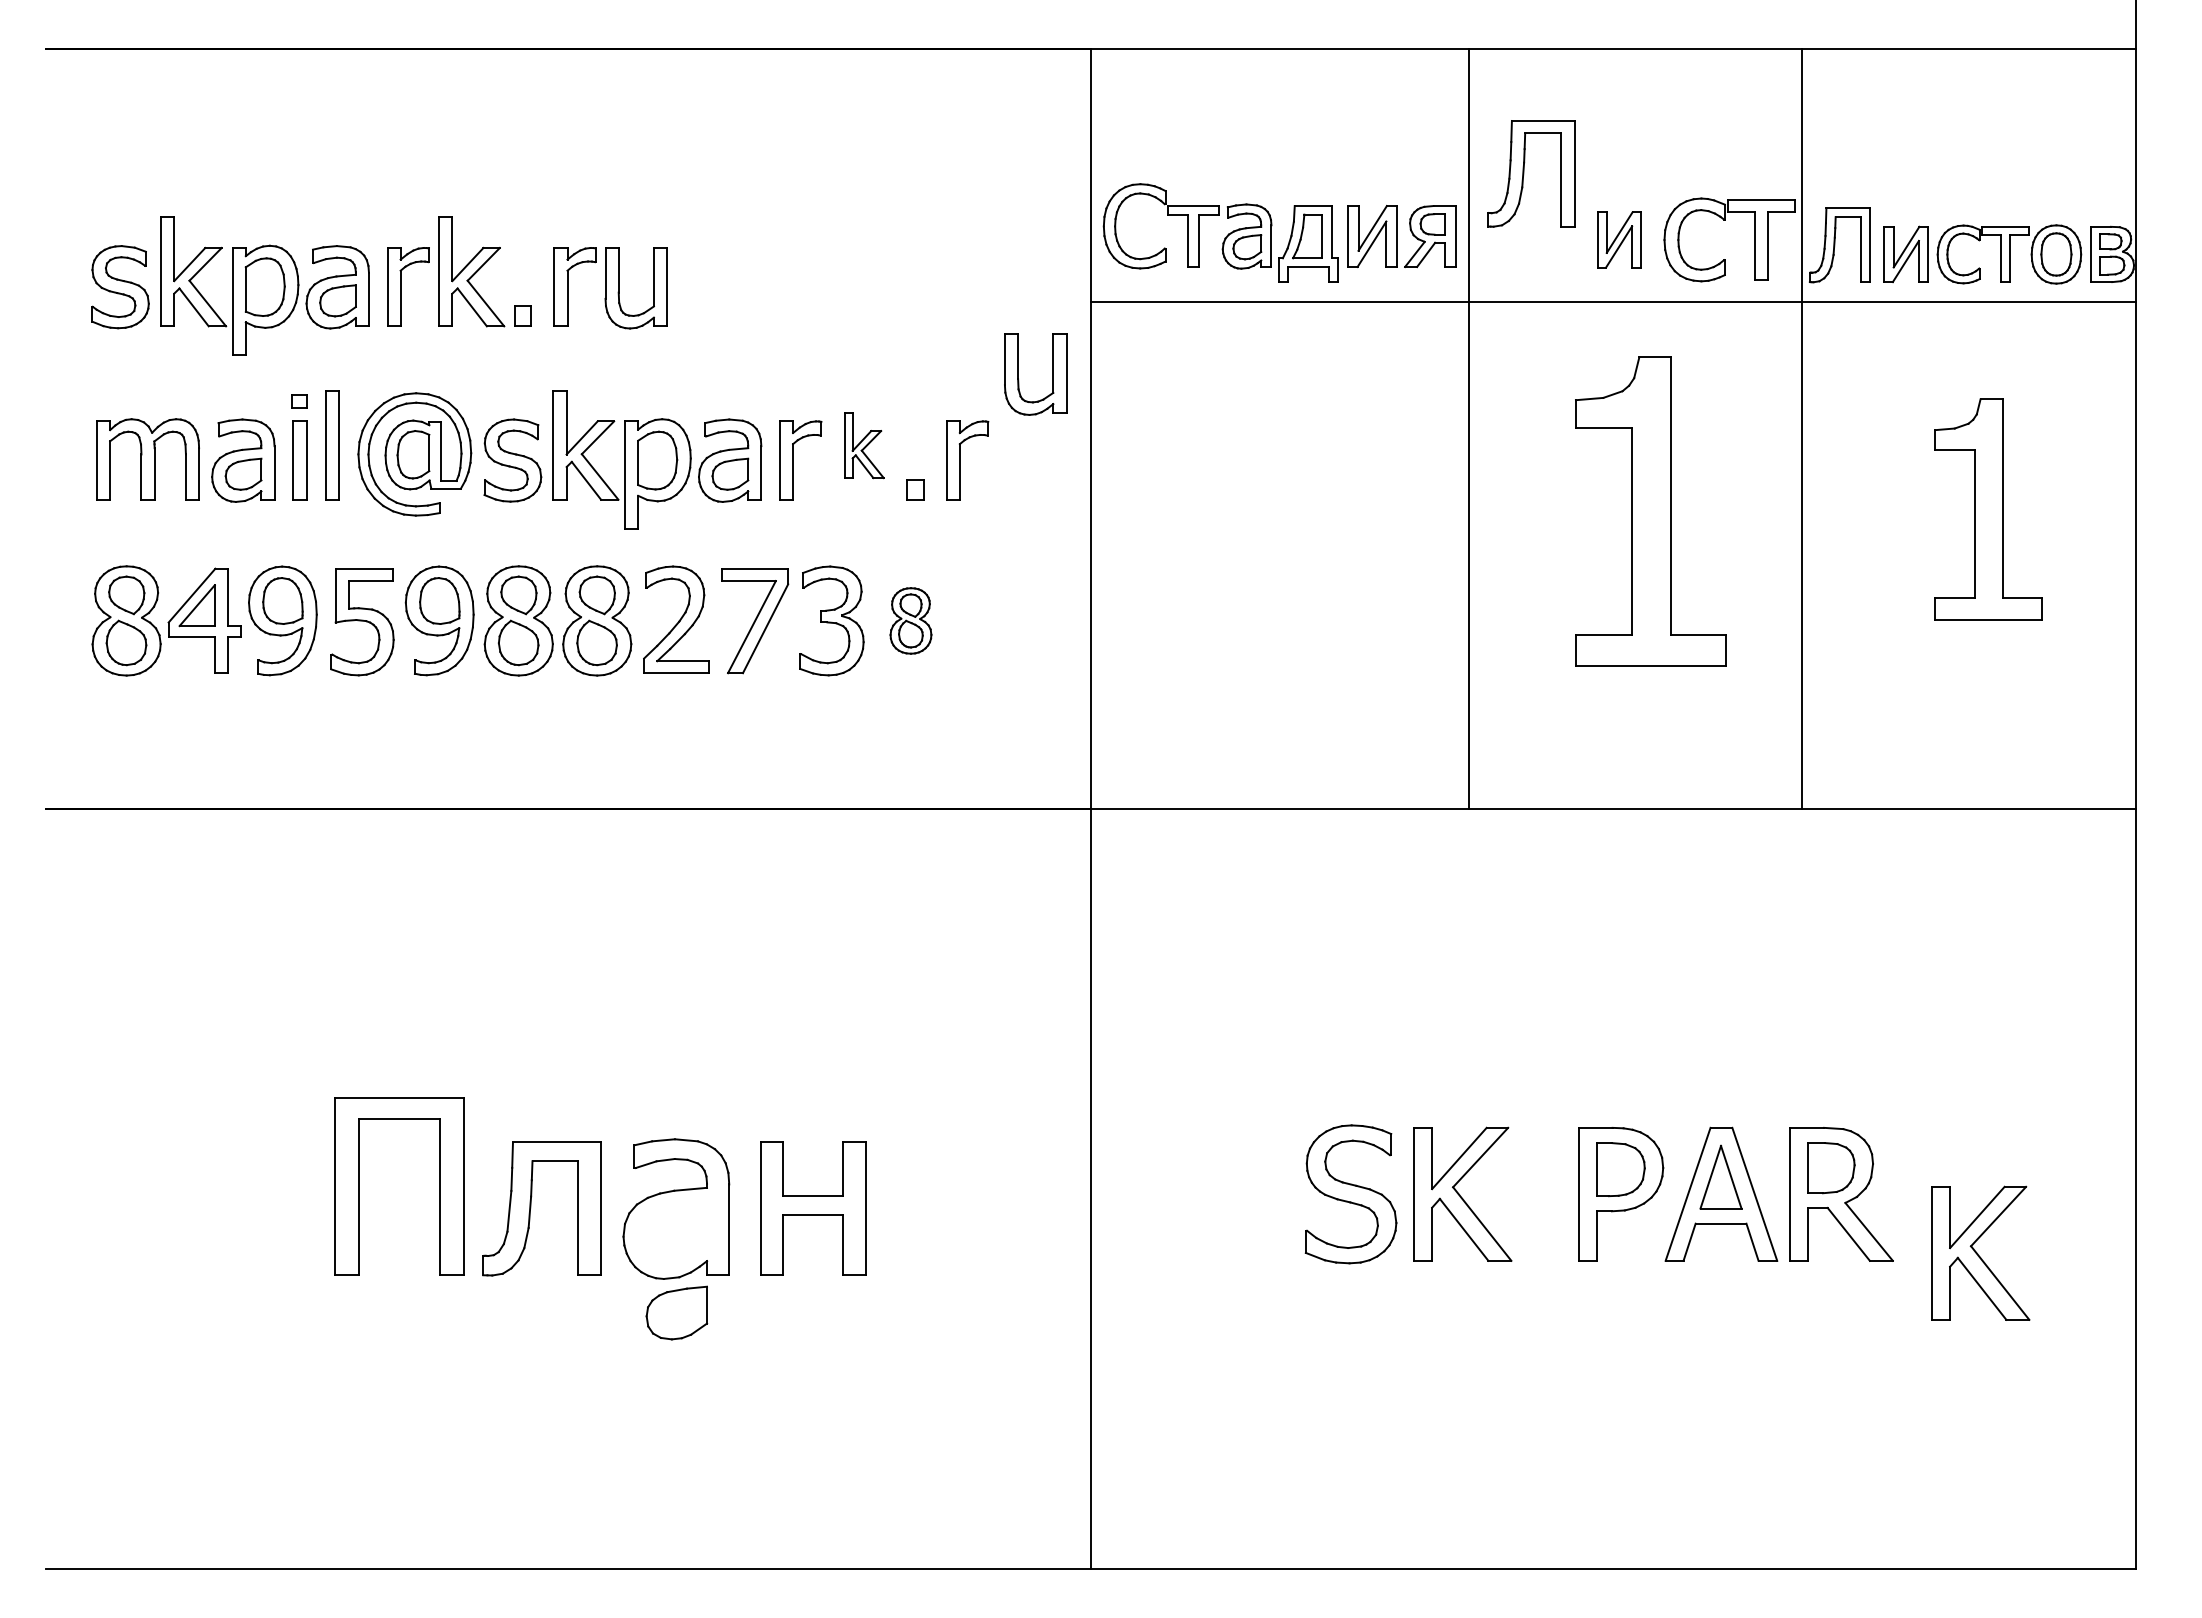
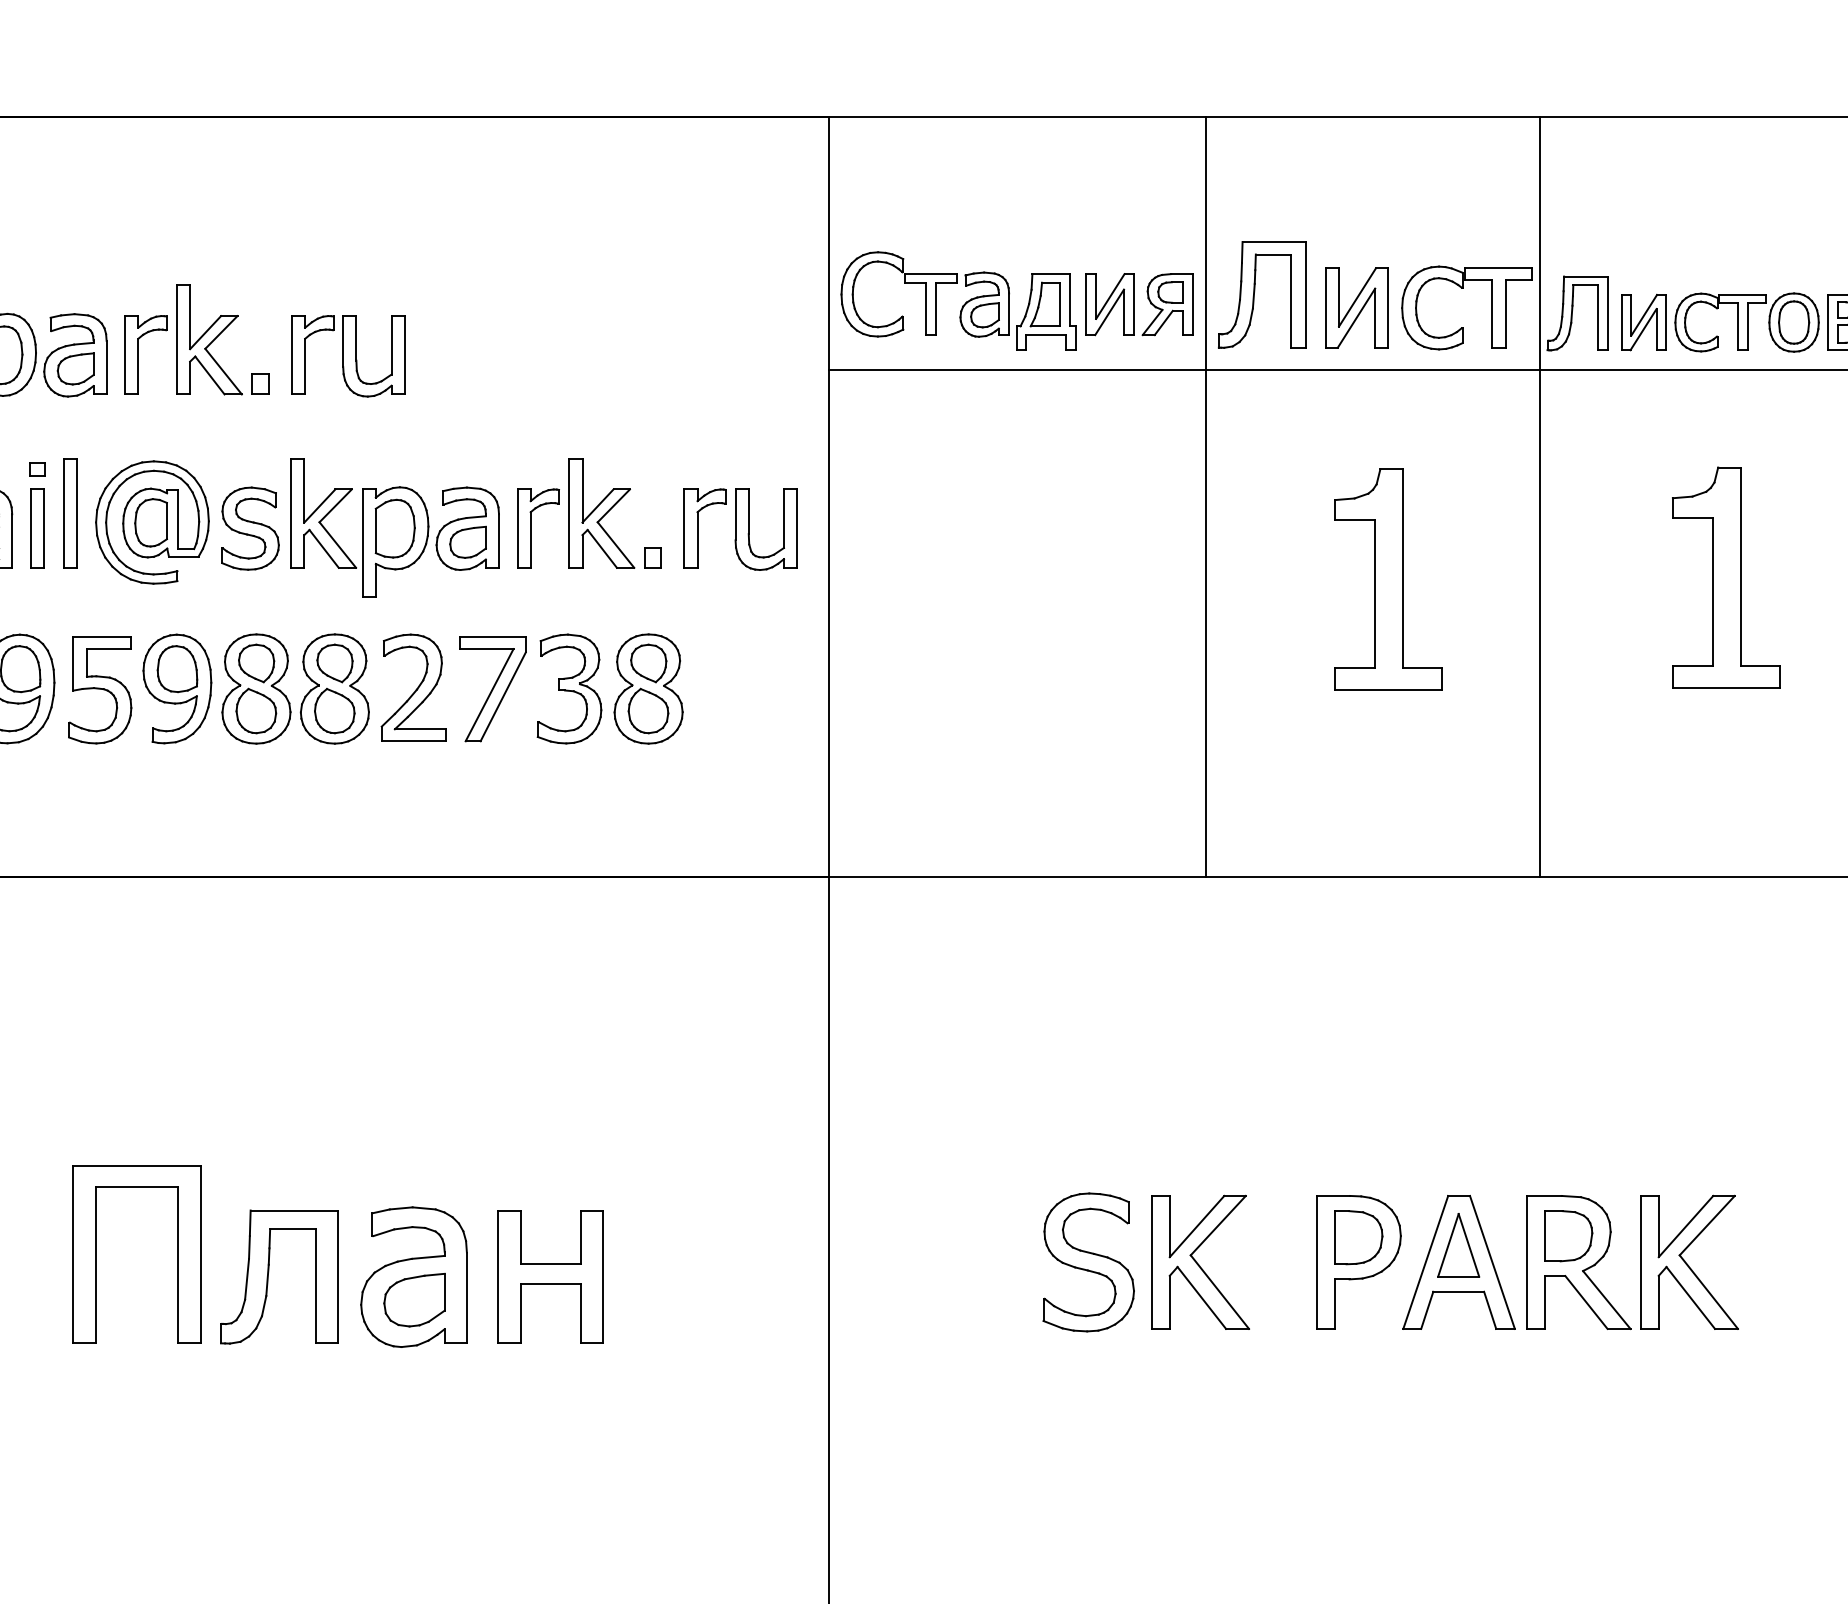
part: (1524, 173) -> (1255, 294), moved
part: (1619, 239) -> (1357, 307), size x1.43
part: (1018, 374) -> (749, 529), moved
part: (864, 445) -> (602, 513), size x1.67
part: (1650, 511) -> (1388, 579), size x0.71
part: (910, 620) -> (648, 688), size x1.67
part: (1980, 1252) -> (1689, 1261), moved
part: (676, 1312) -> (414, 1299), moved

